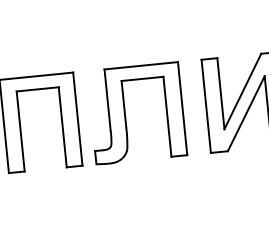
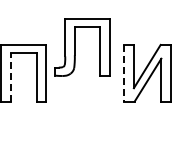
line: (206, 106) -> (124, 73), solid -> dashed
part: (126, 114) -> (75, 47), moved
line: (19, 130) -> (10, 76), solid -> dashed

